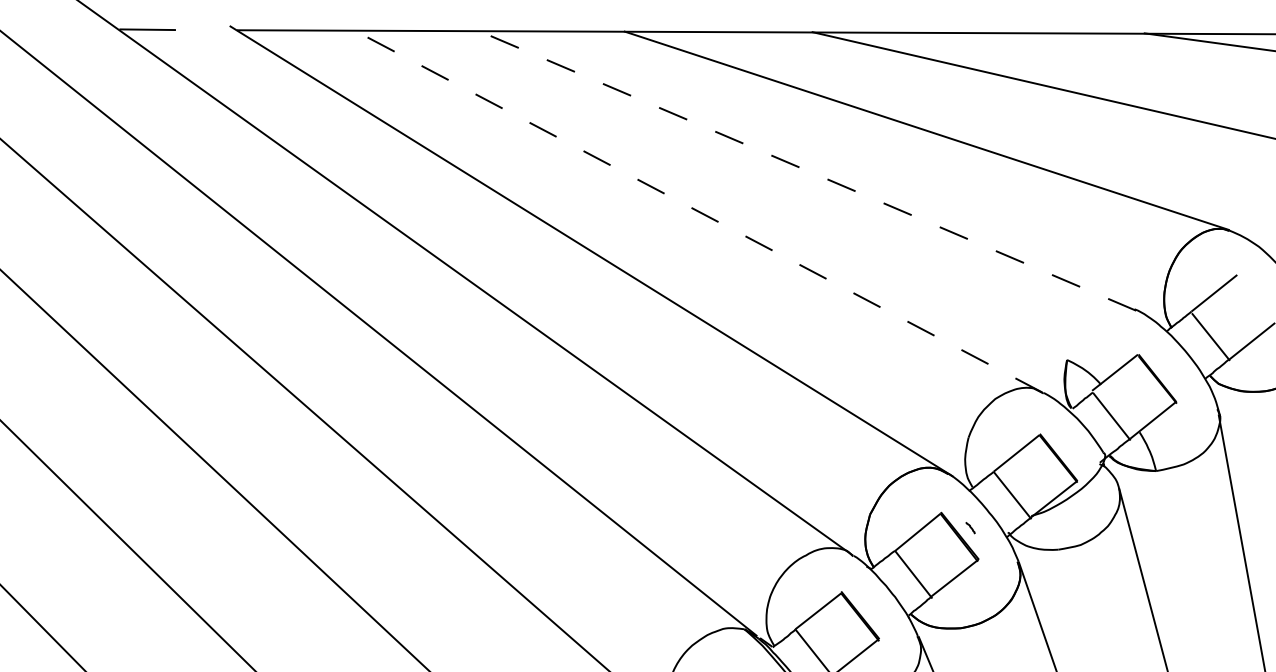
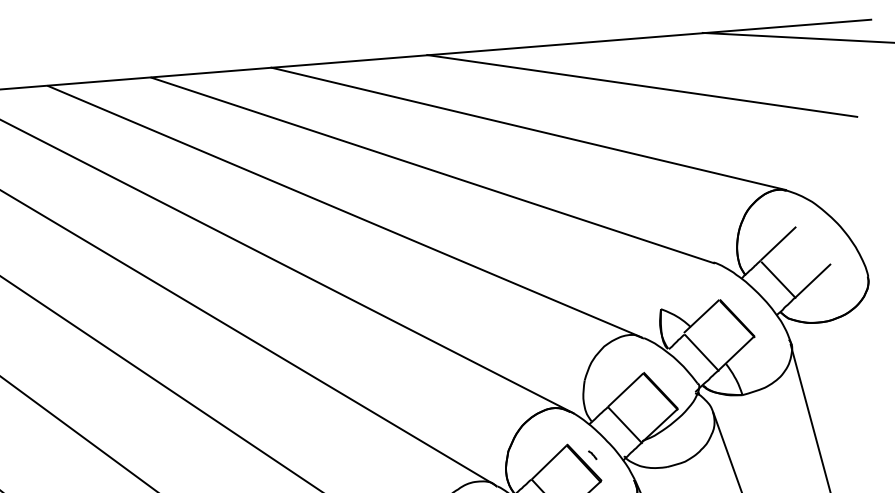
line: (807, 170) -> (432, 170), dashed -> solid
line: (698, 211) -> (344, 211), dashed -> solid

